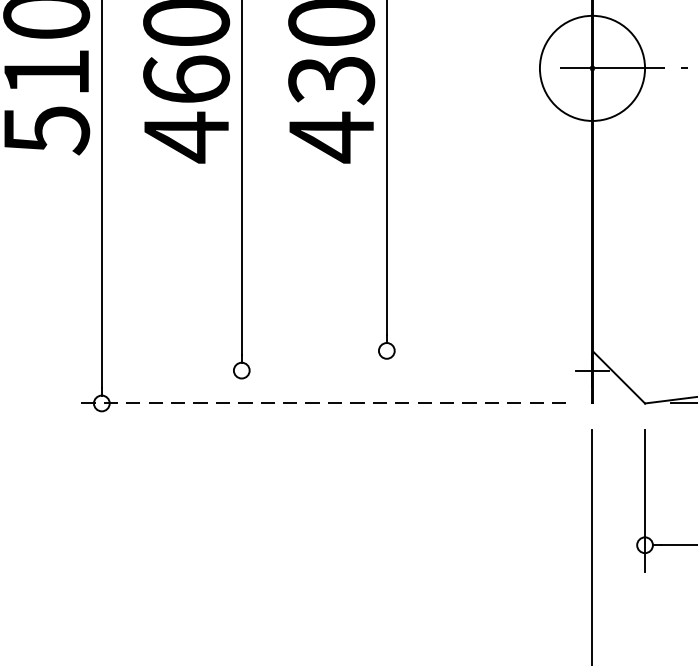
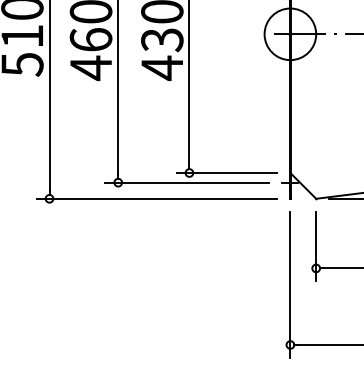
line: (462, 351) -> (226, 173), added
line: (382, 370) -> (187, 182), added
line: (319, 402) -> (156, 198), dashed -> solid

